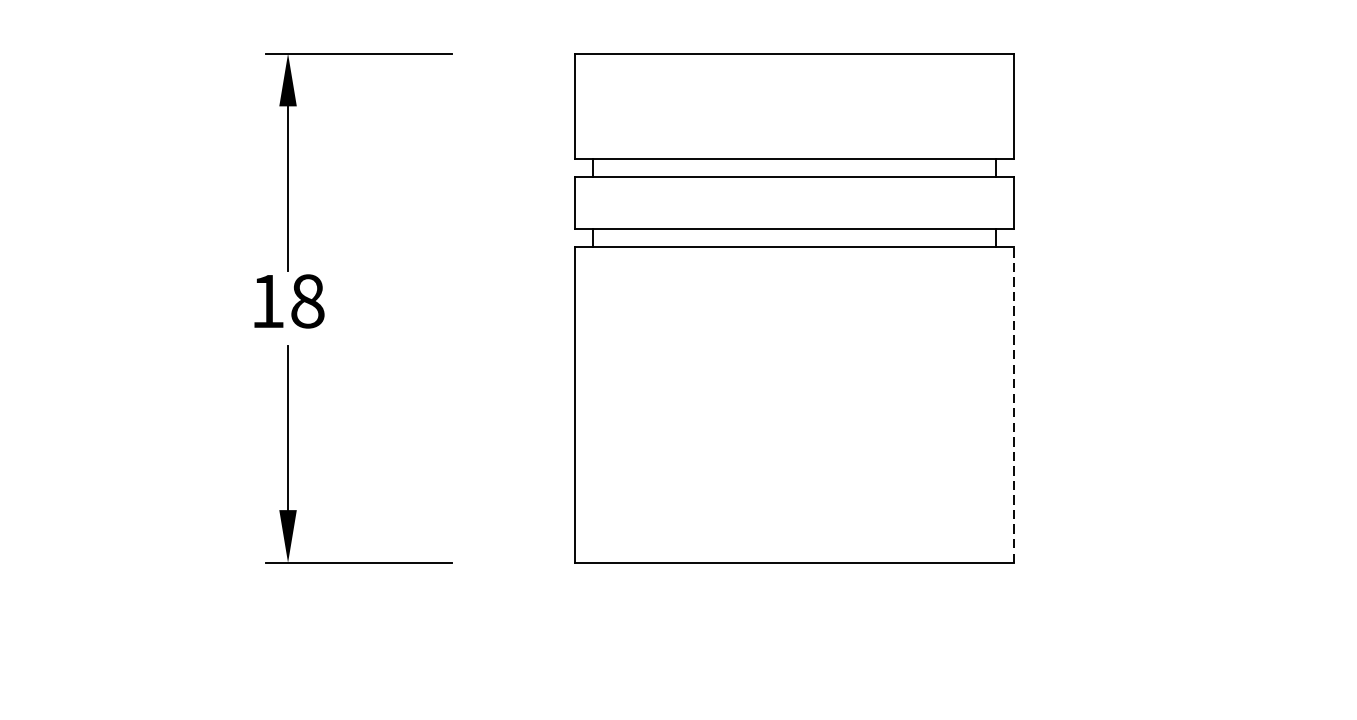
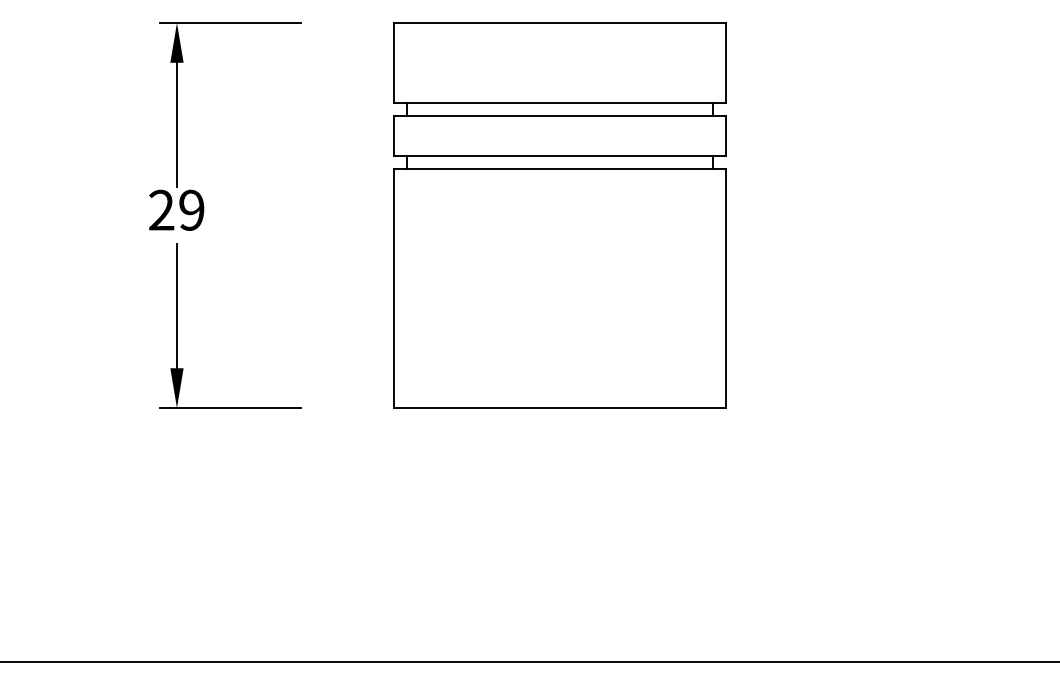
text: (287, 300) -> (176, 209), 18 -> 29
line: (1014, 404) -> (726, 288), dashed -> solid

